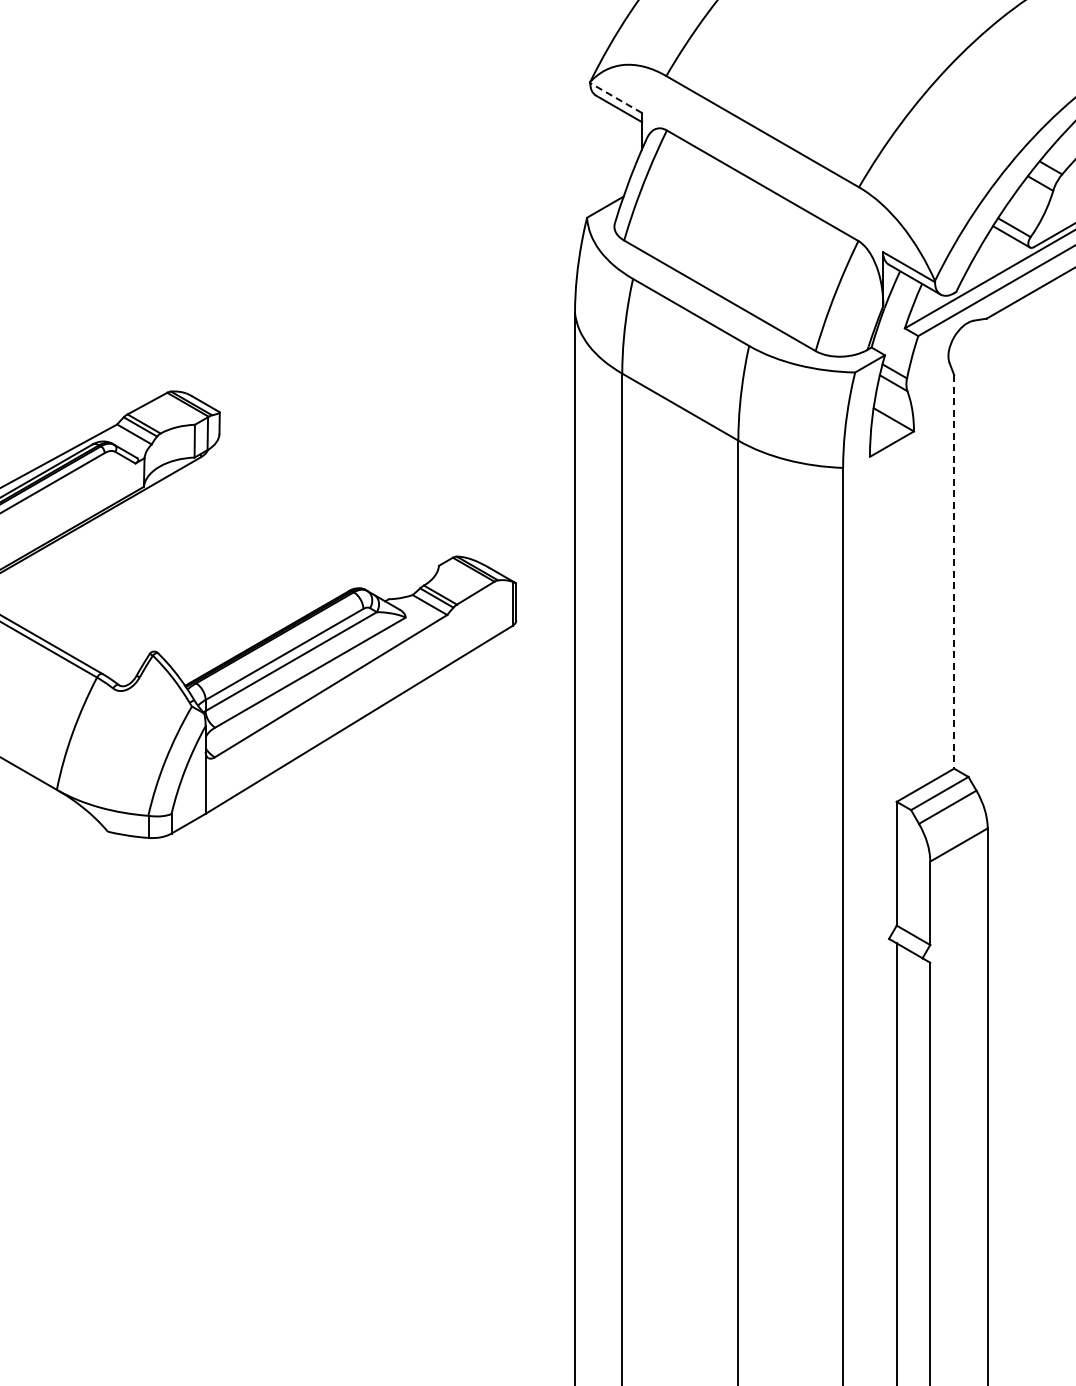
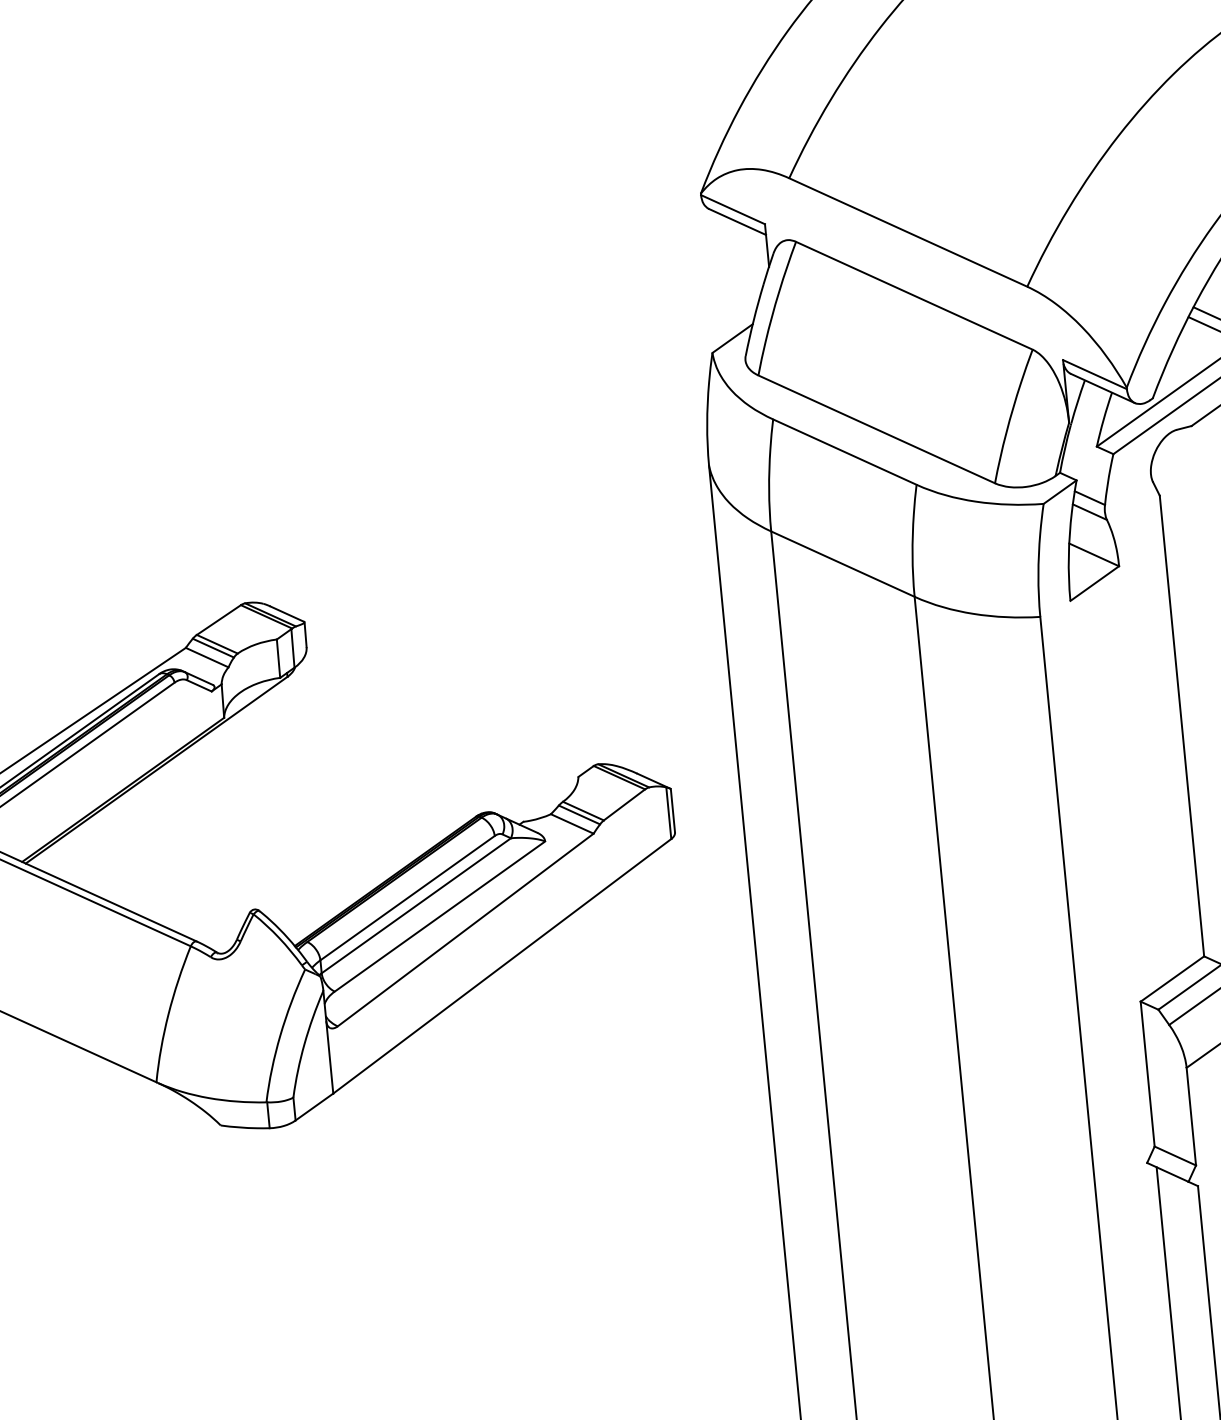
line: (616, 98) -> (733, 210), dashed -> solid
line: (954, 571) -> (1182, 725), dashed -> solid

